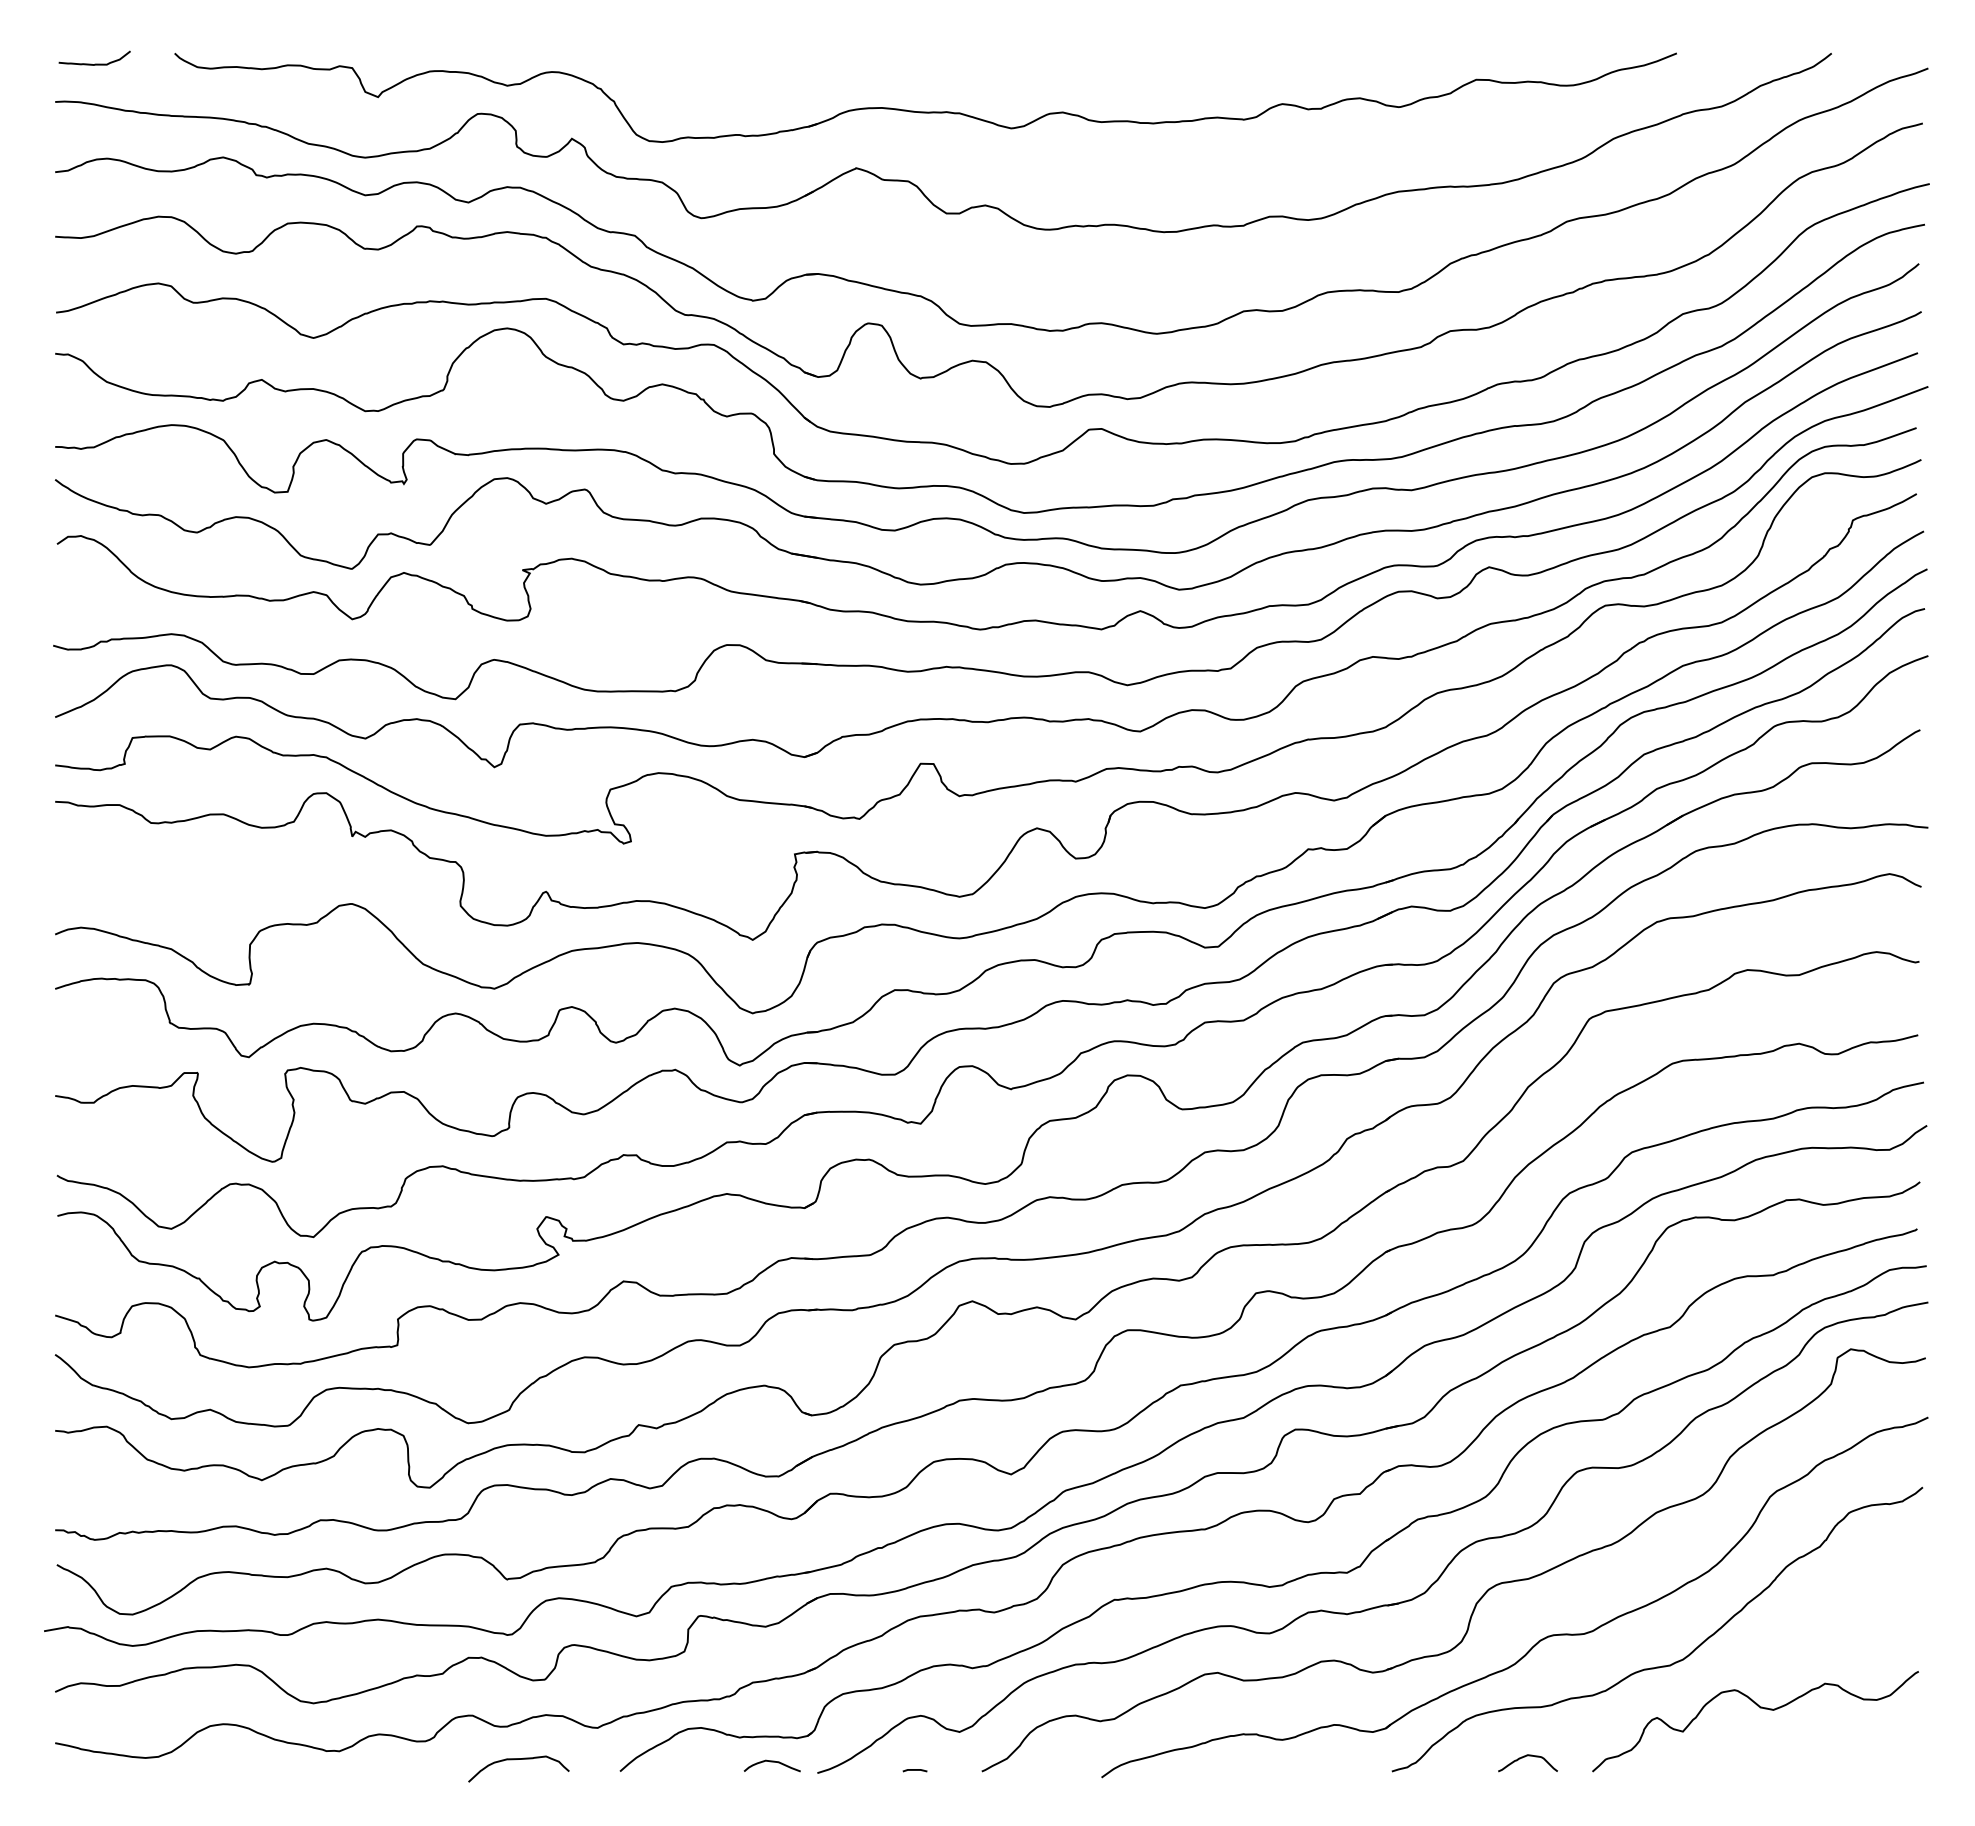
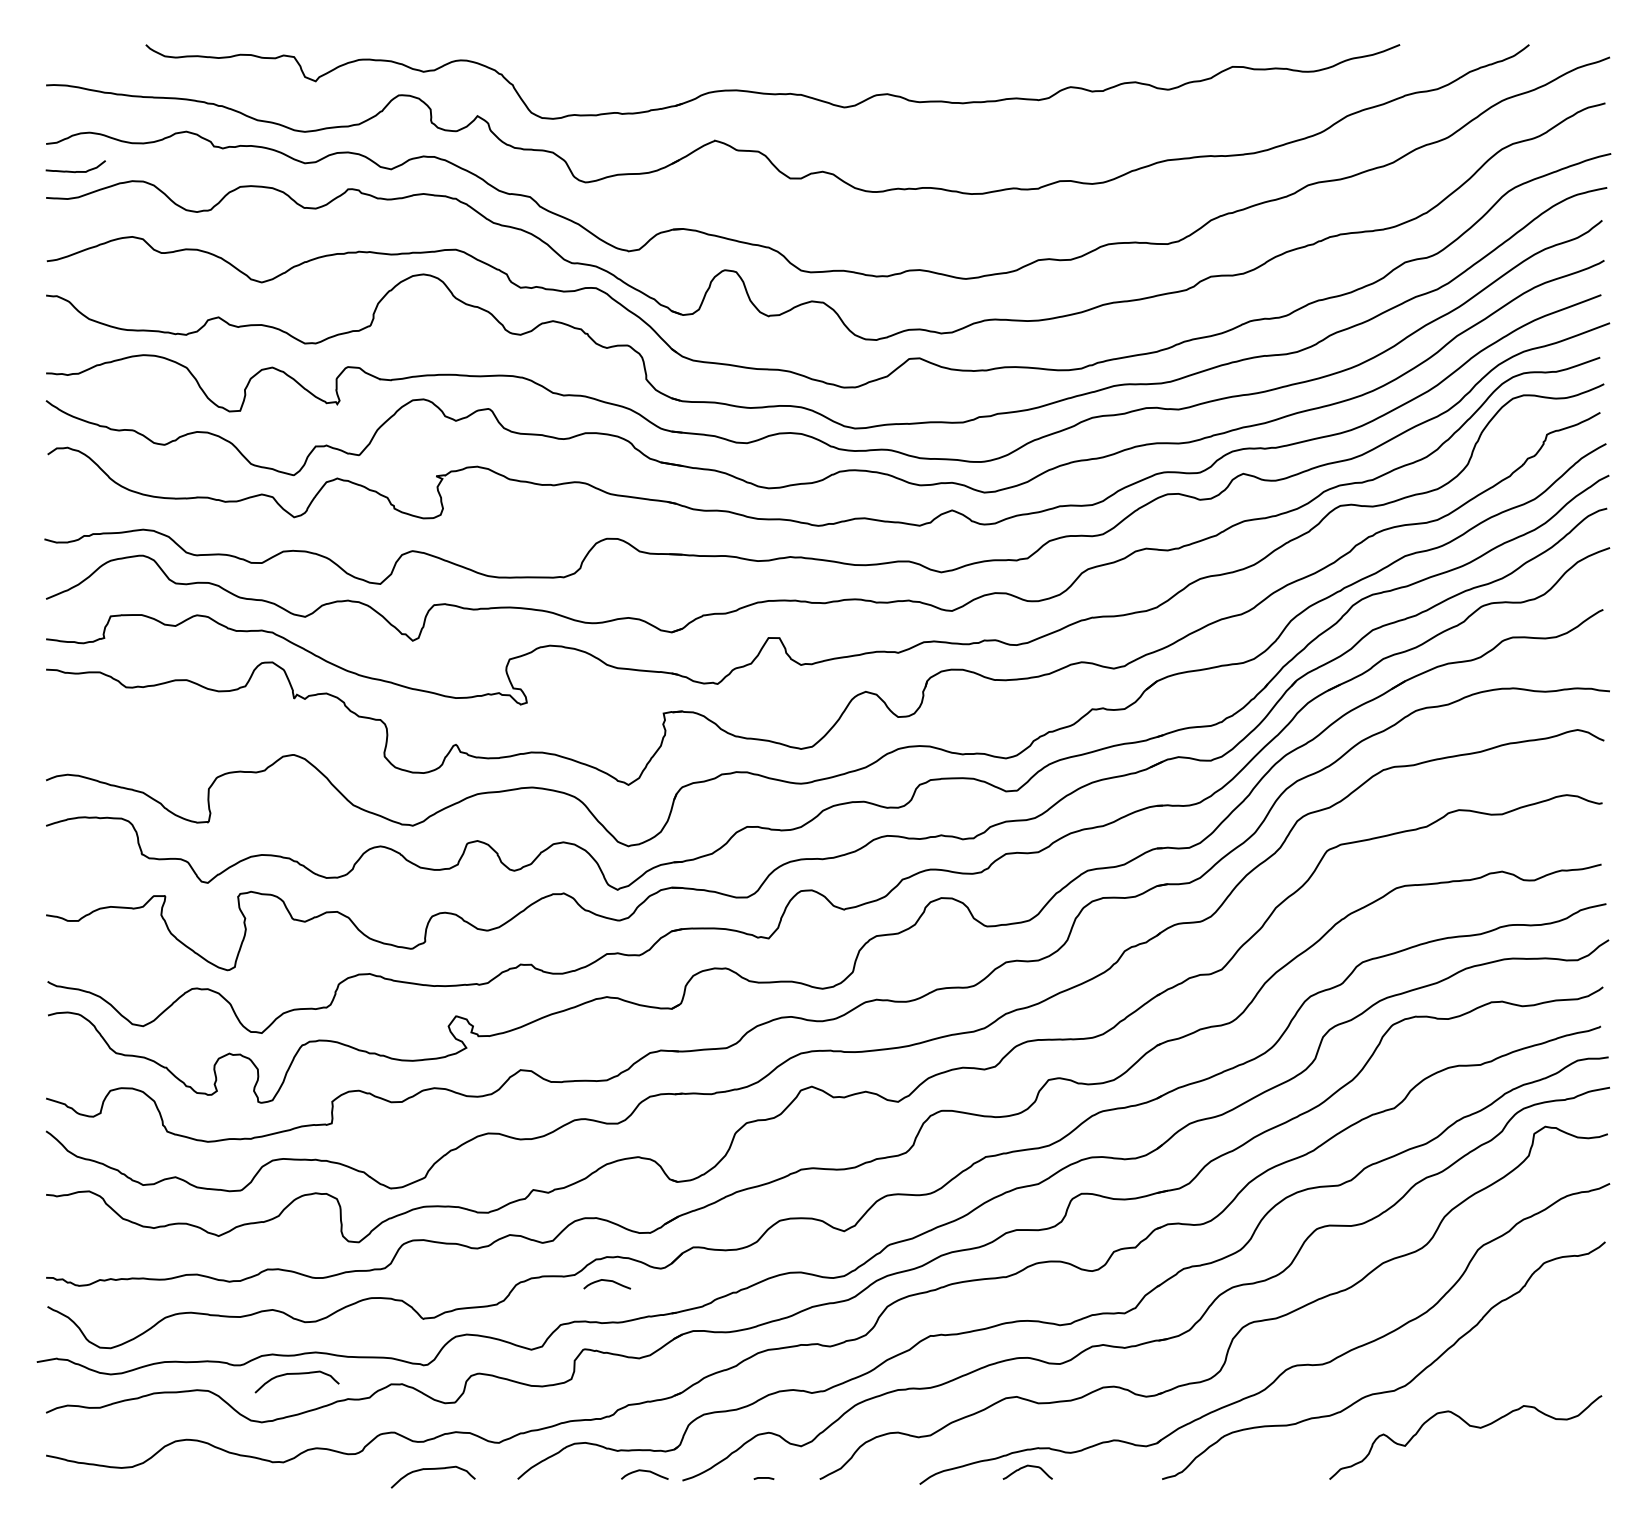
curve: (94, 63) -> (75, 170), moved
curve: (726, 1534) -> (606, 1281), added
curve: (351, 1646) -> (293, 1374), added
curve: (1525, 1757) -> (1025, 1467), moved

